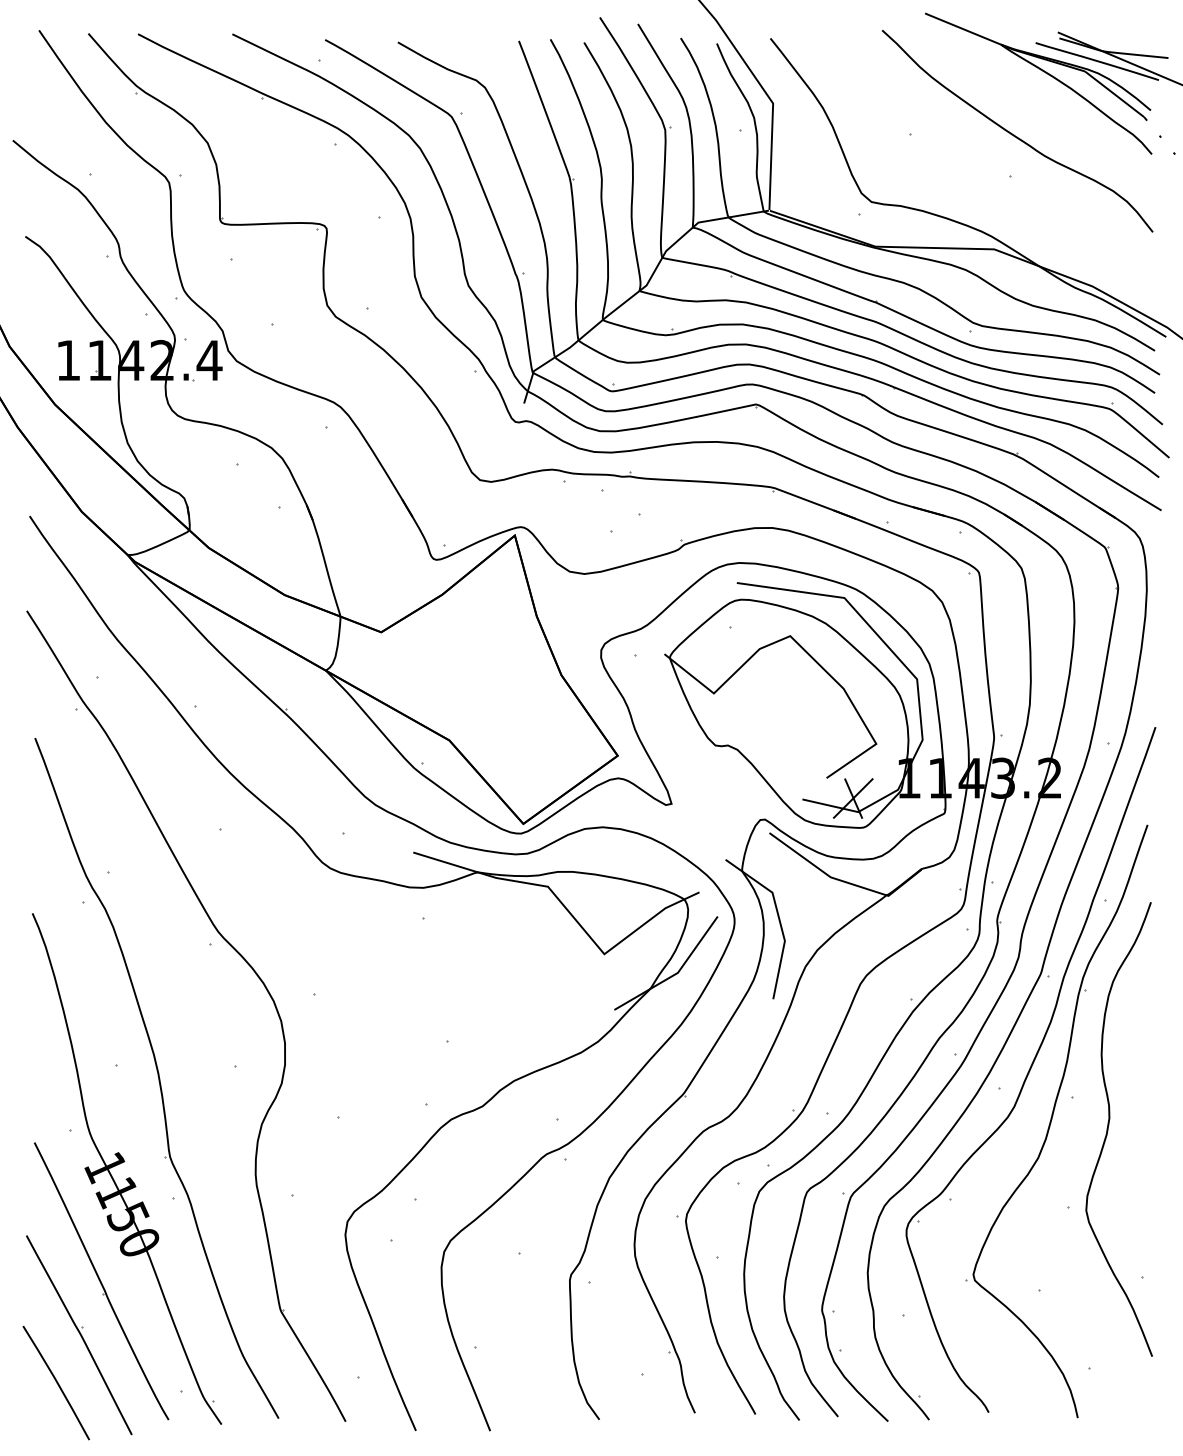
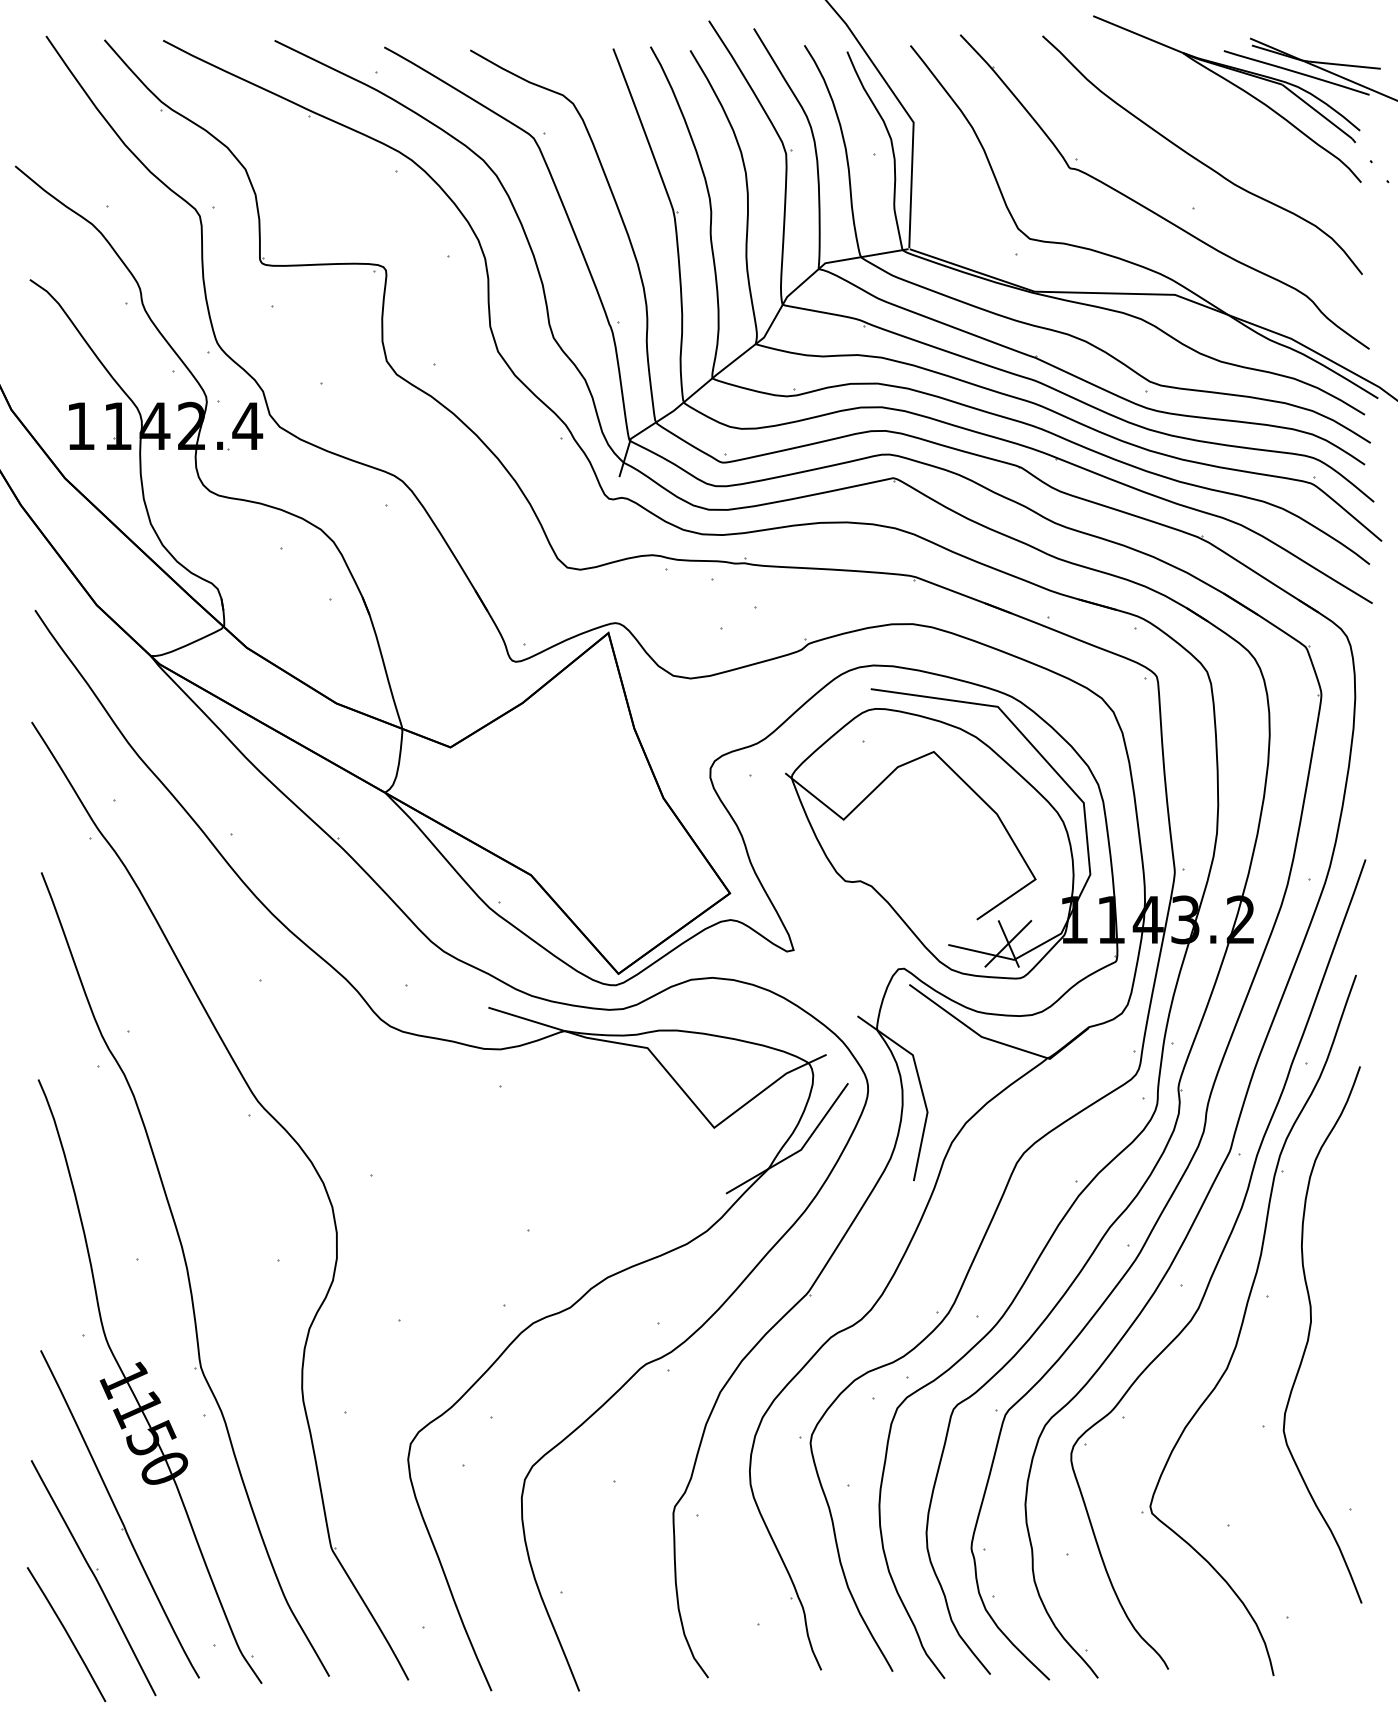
part: (976, 178) -> (1154, 211), added

